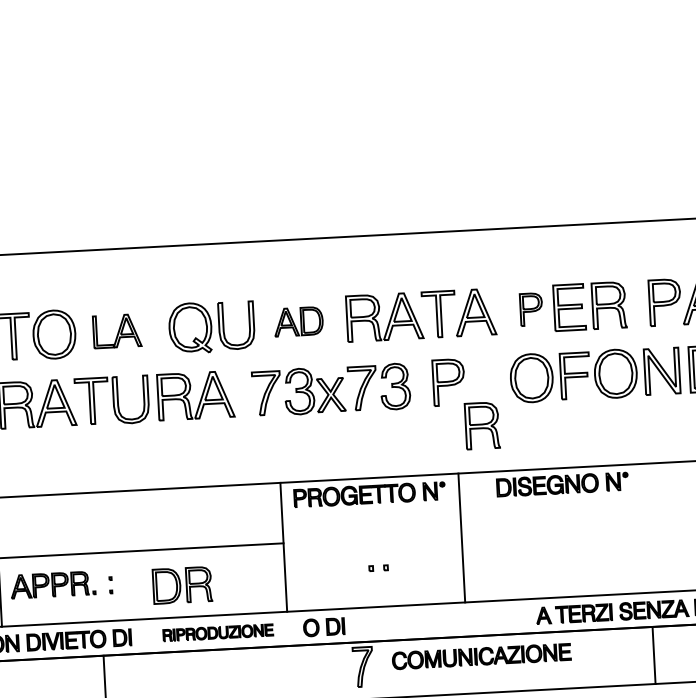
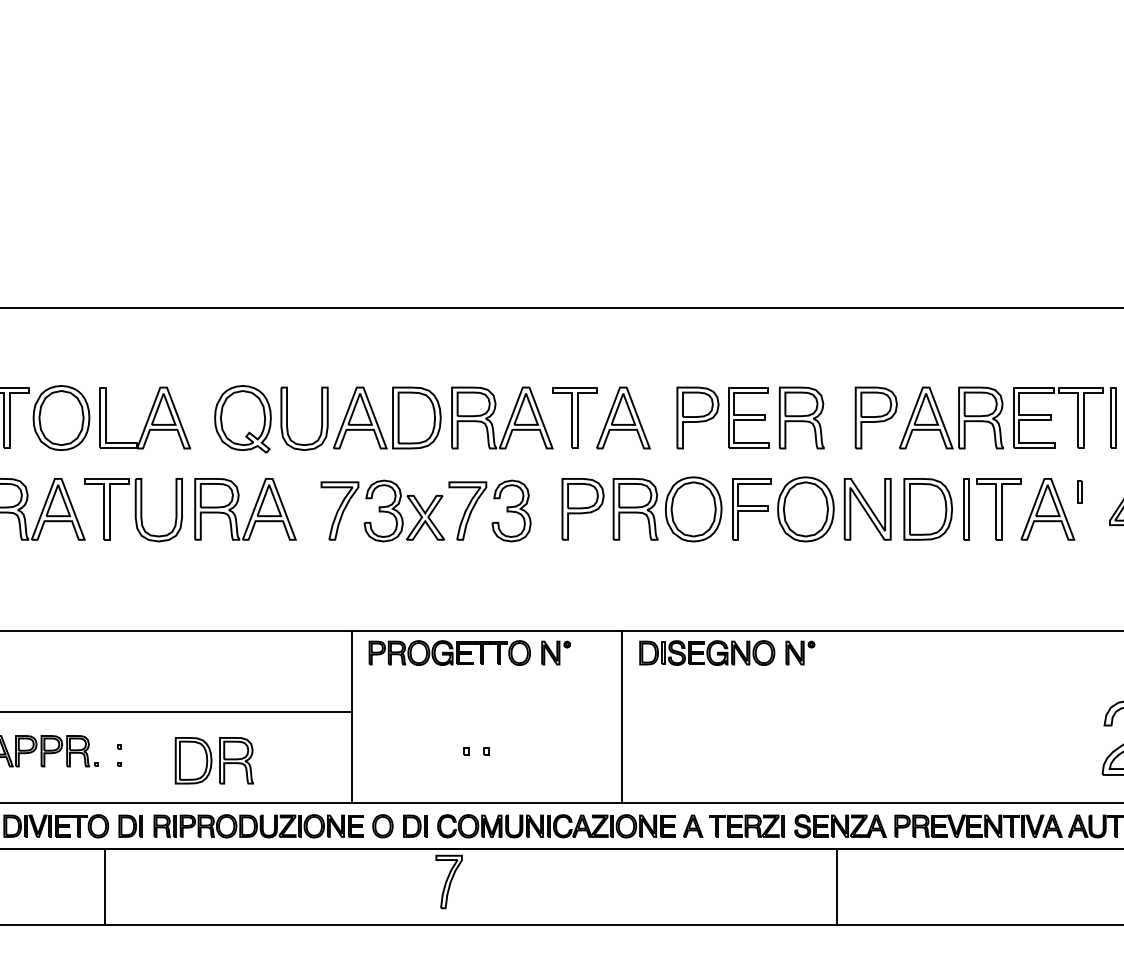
part: (531, 309) -> (697, 417), size x1.43
part: (298, 321) -> (387, 417), size x1.67
part: (117, 330) -> (145, 417), size x1.43
part: (482, 425) -> (635, 509), moved
line: (461, 538) -> (622, 717), moved
part: (218, 632) -> (258, 826), size x1.43
part: (481, 656) -> (556, 826), moved

